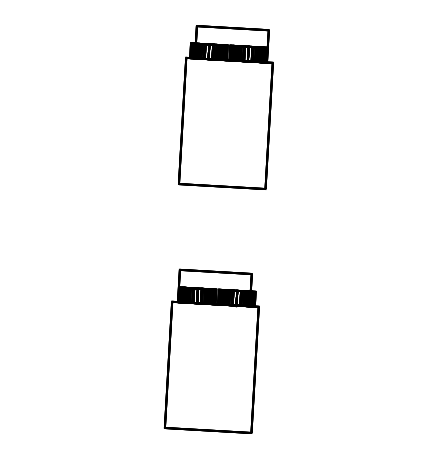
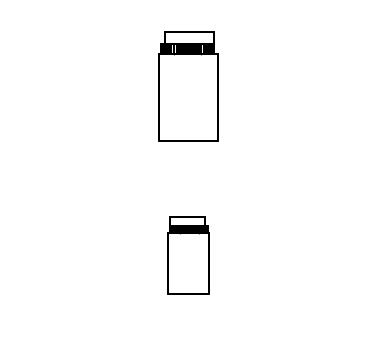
part: (212, 351) -> (188, 255), size x0.7

